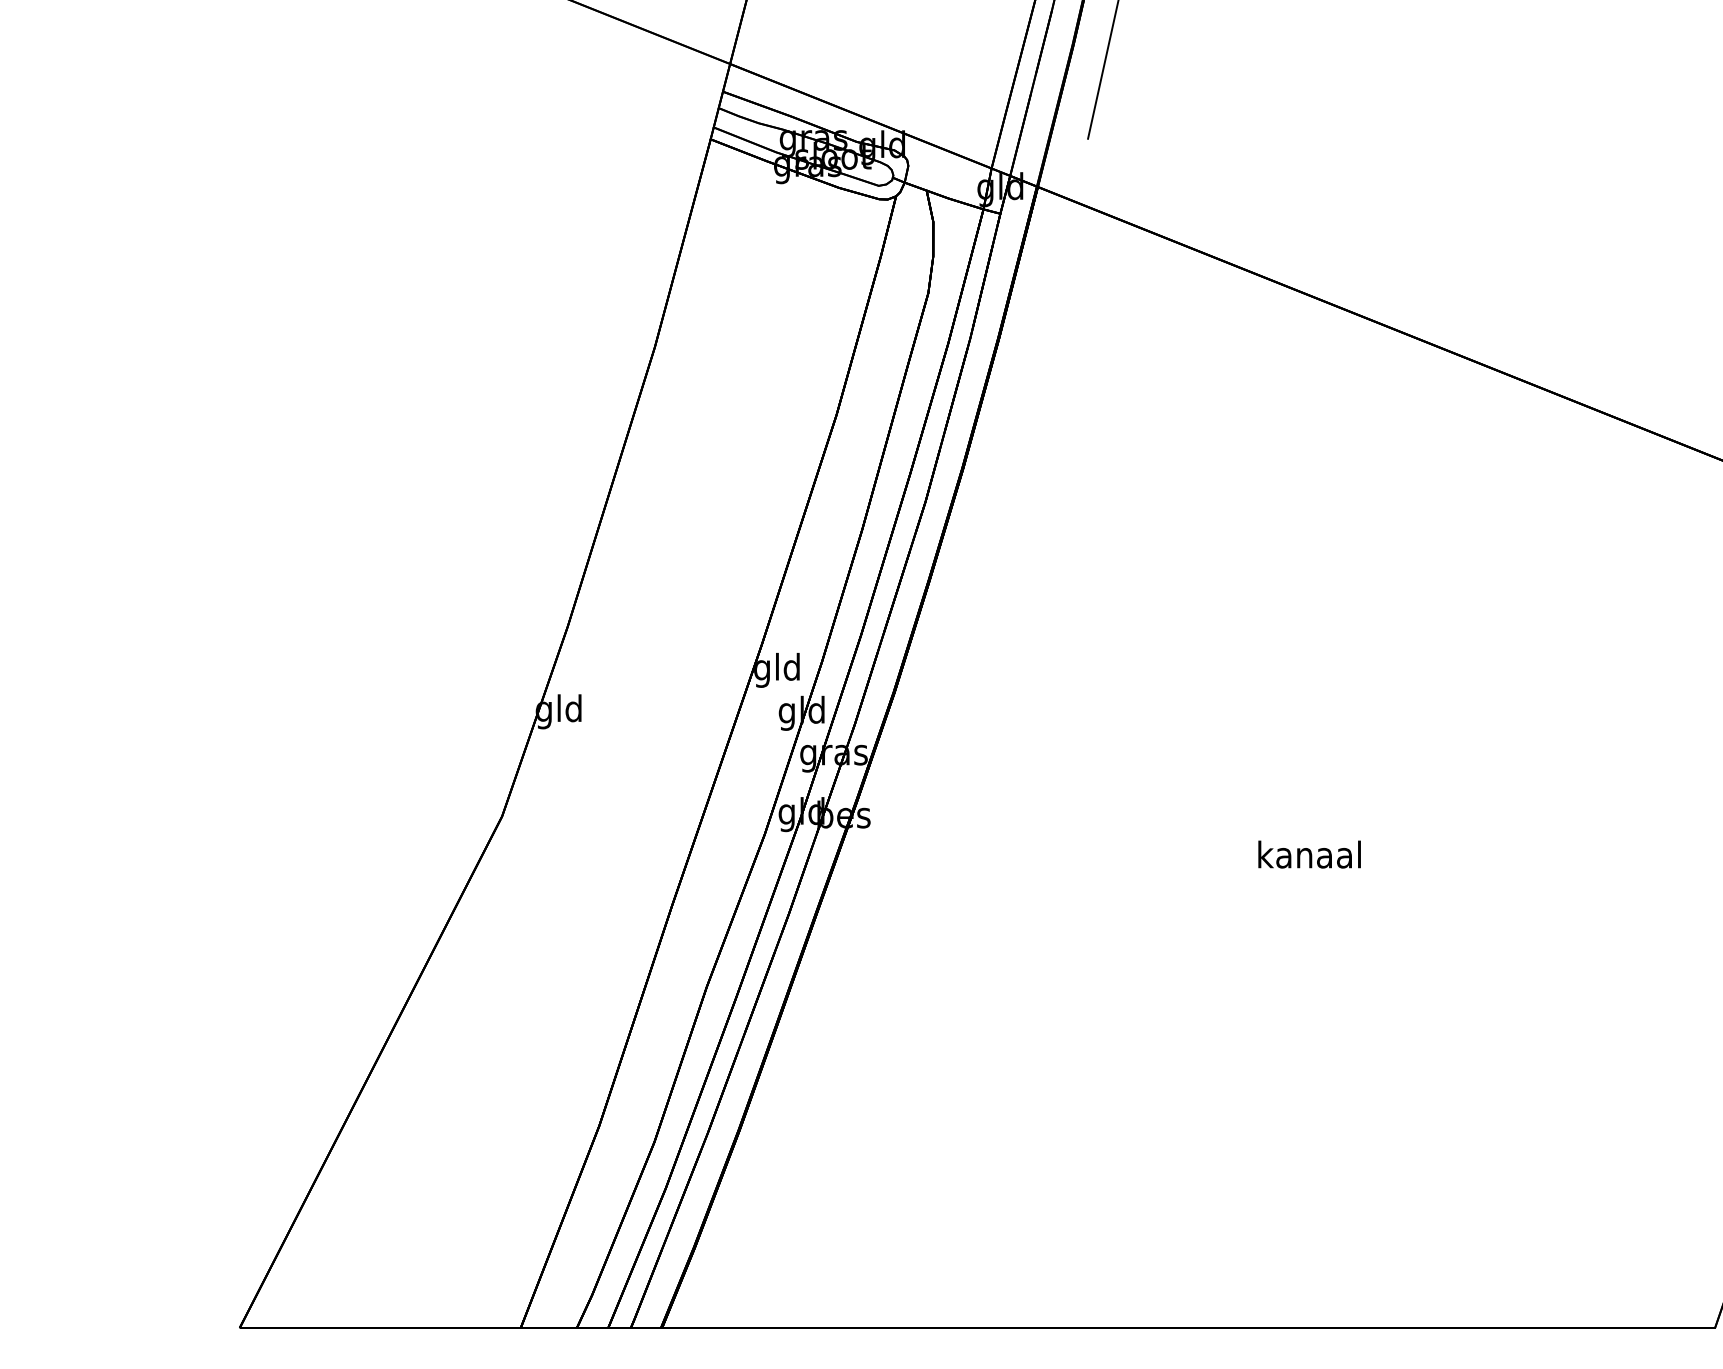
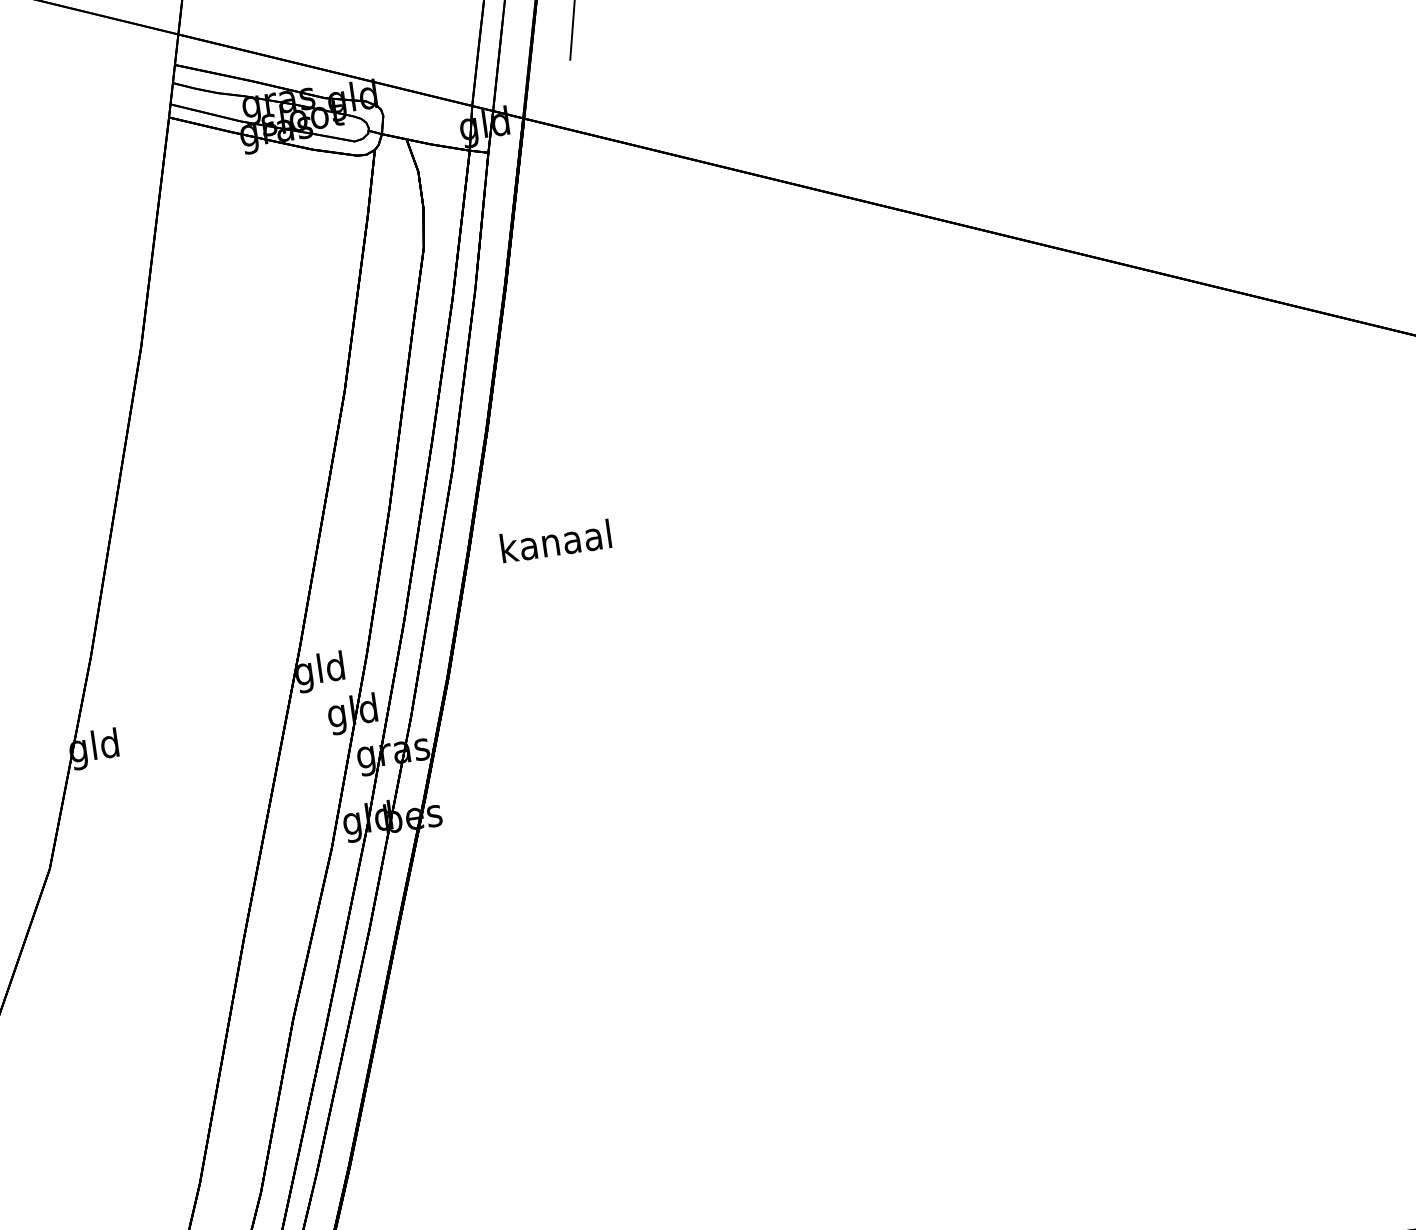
text: (1309, 854) -> (555, 541), moved

